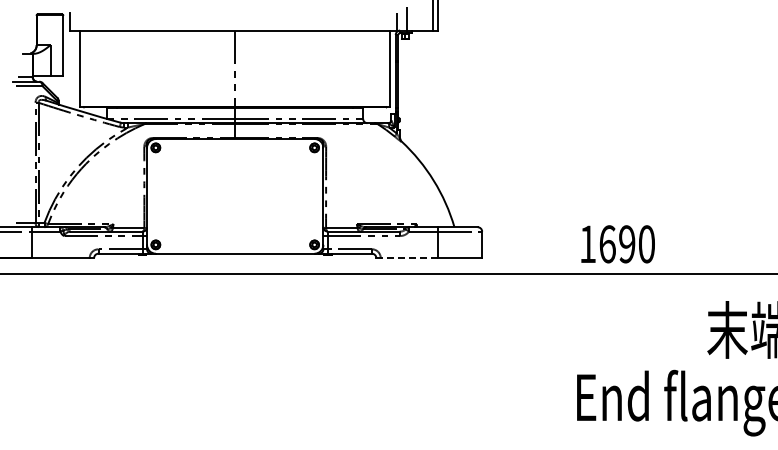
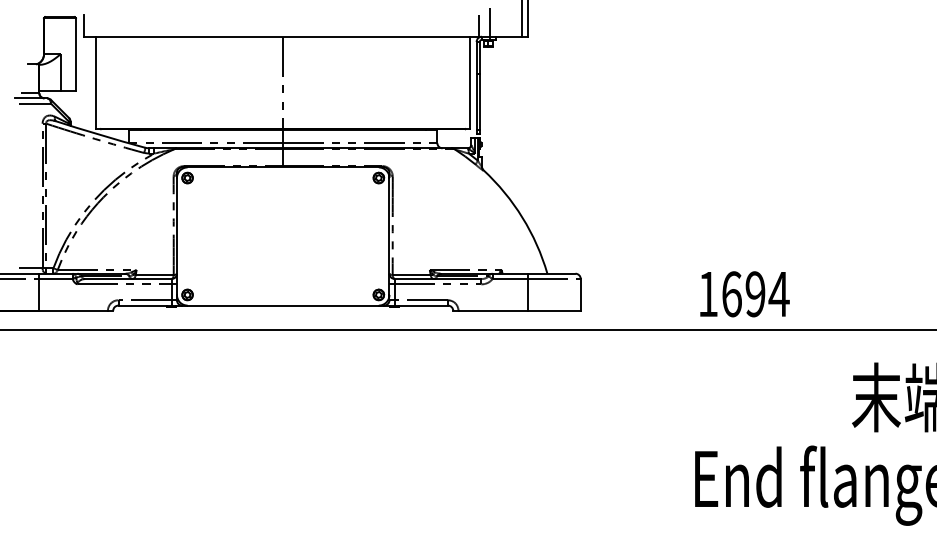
text: (646, 244) -> (778, 294), 1690 -> 1694
line: (409, 258) -> (493, 311), dashed -> solid

